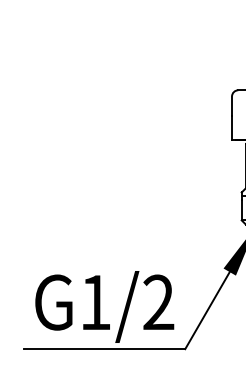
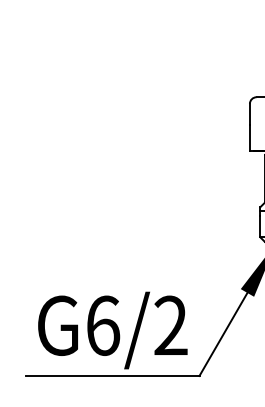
text: (96, 302) -> (103, 325), G1/2 -> G6/2

